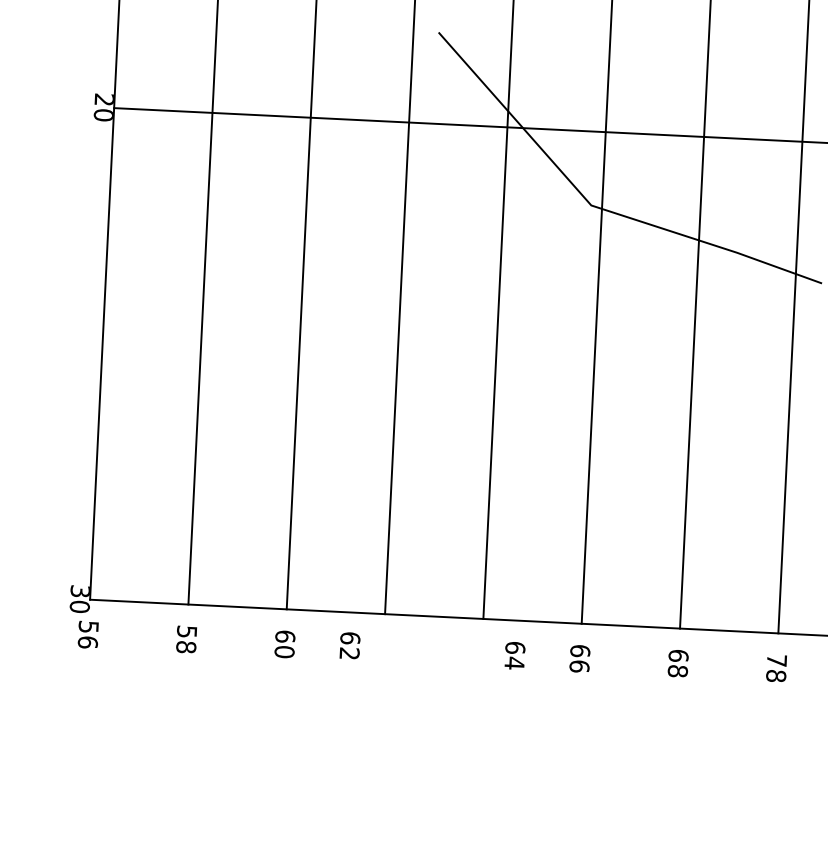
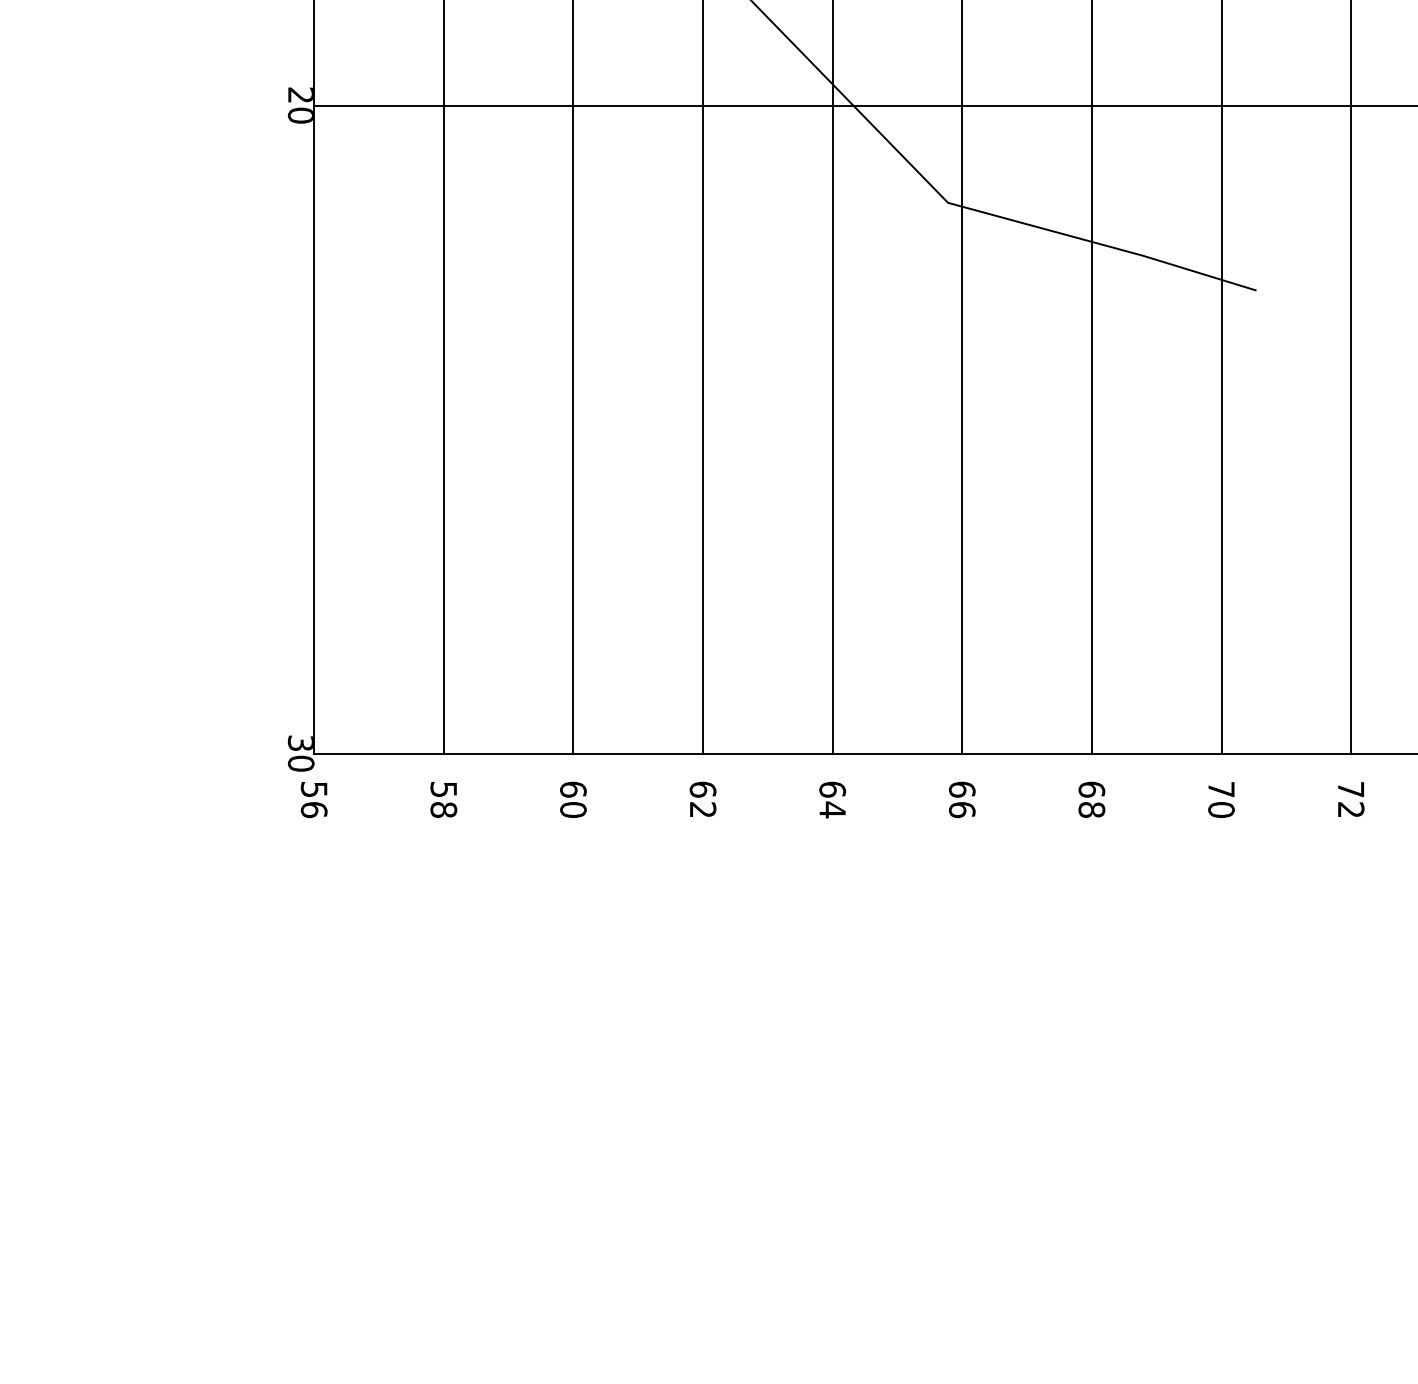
text: (349, 645) -> (702, 798), moved
text: (514, 655) -> (832, 799), moved
text: (776, 675) -> (1221, 809), 78 -> 70

